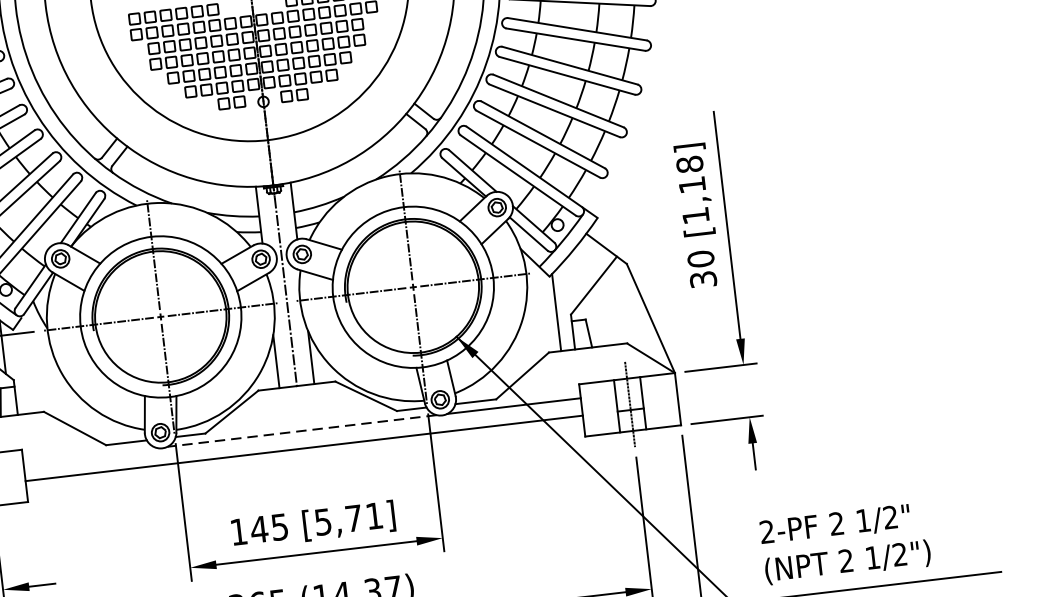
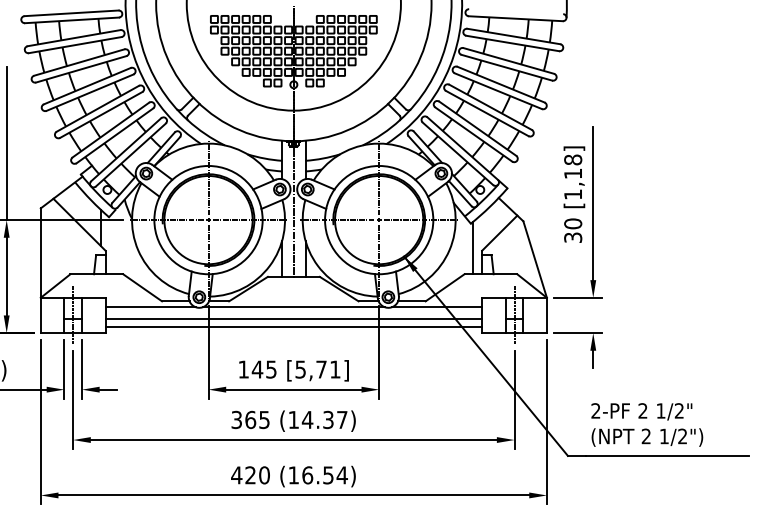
line: (301, 431) -> (293, 307), dashed -> solid
line: (90, 456) -> (150, 307), added
line: (305, 461) -> (293, 327), added

